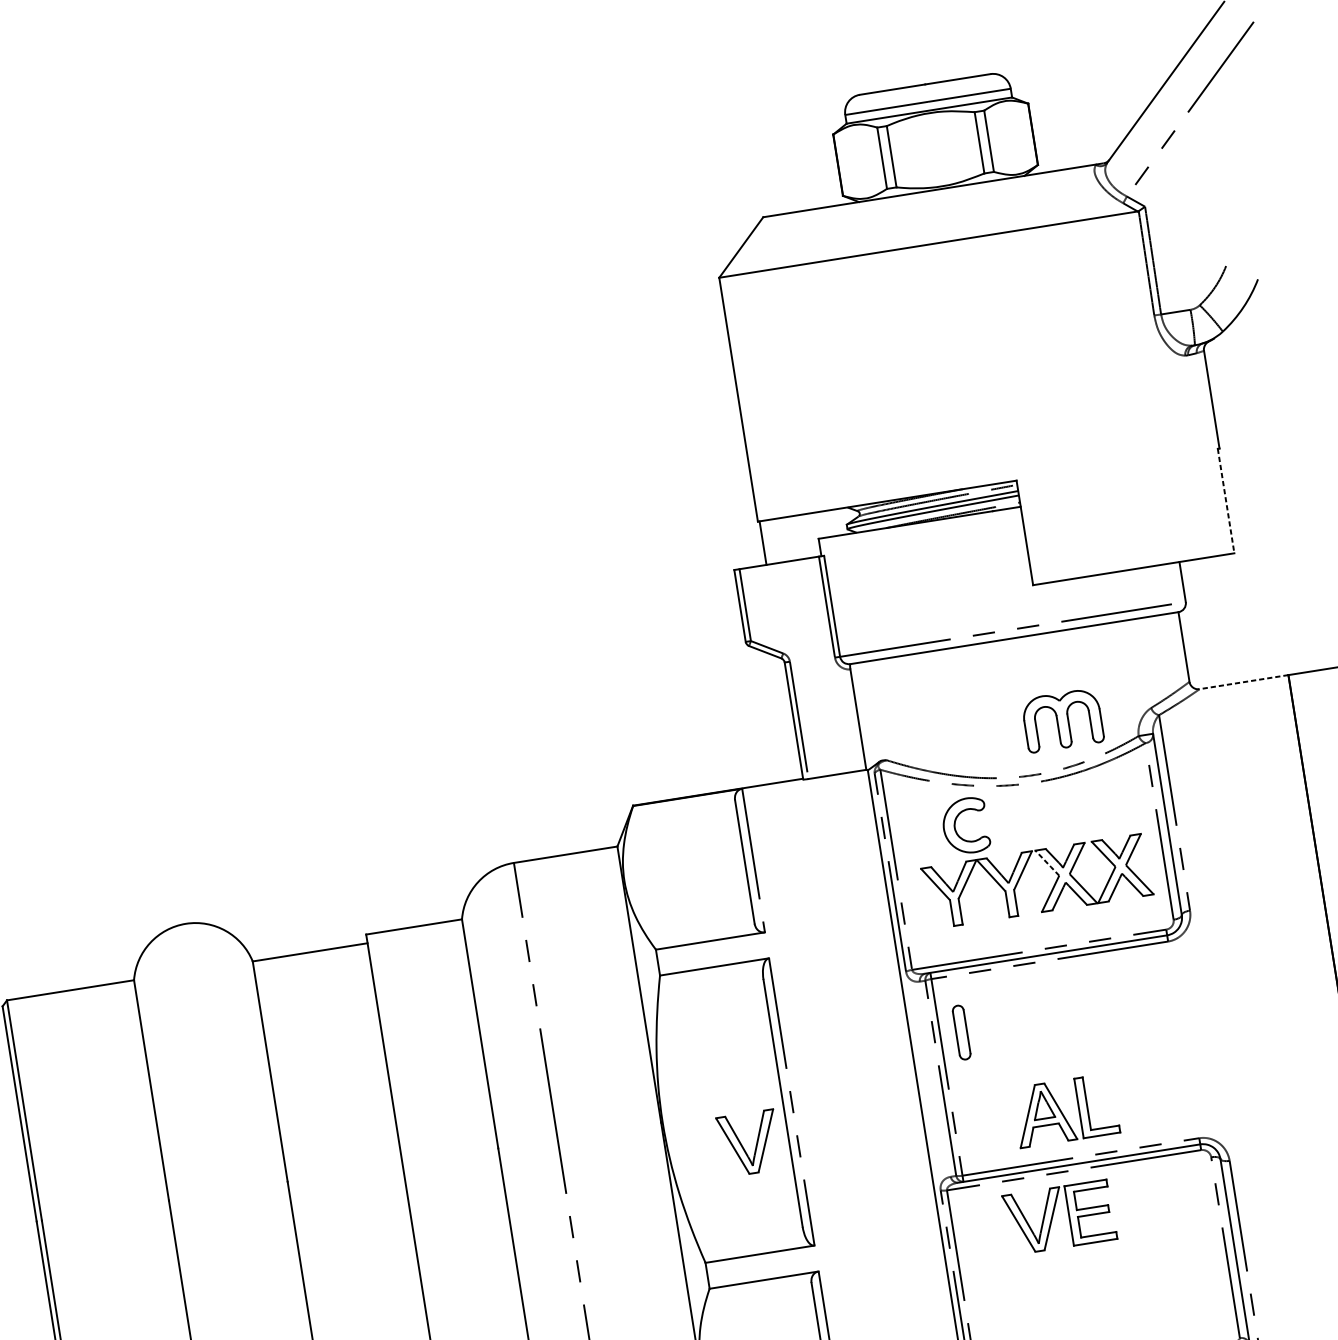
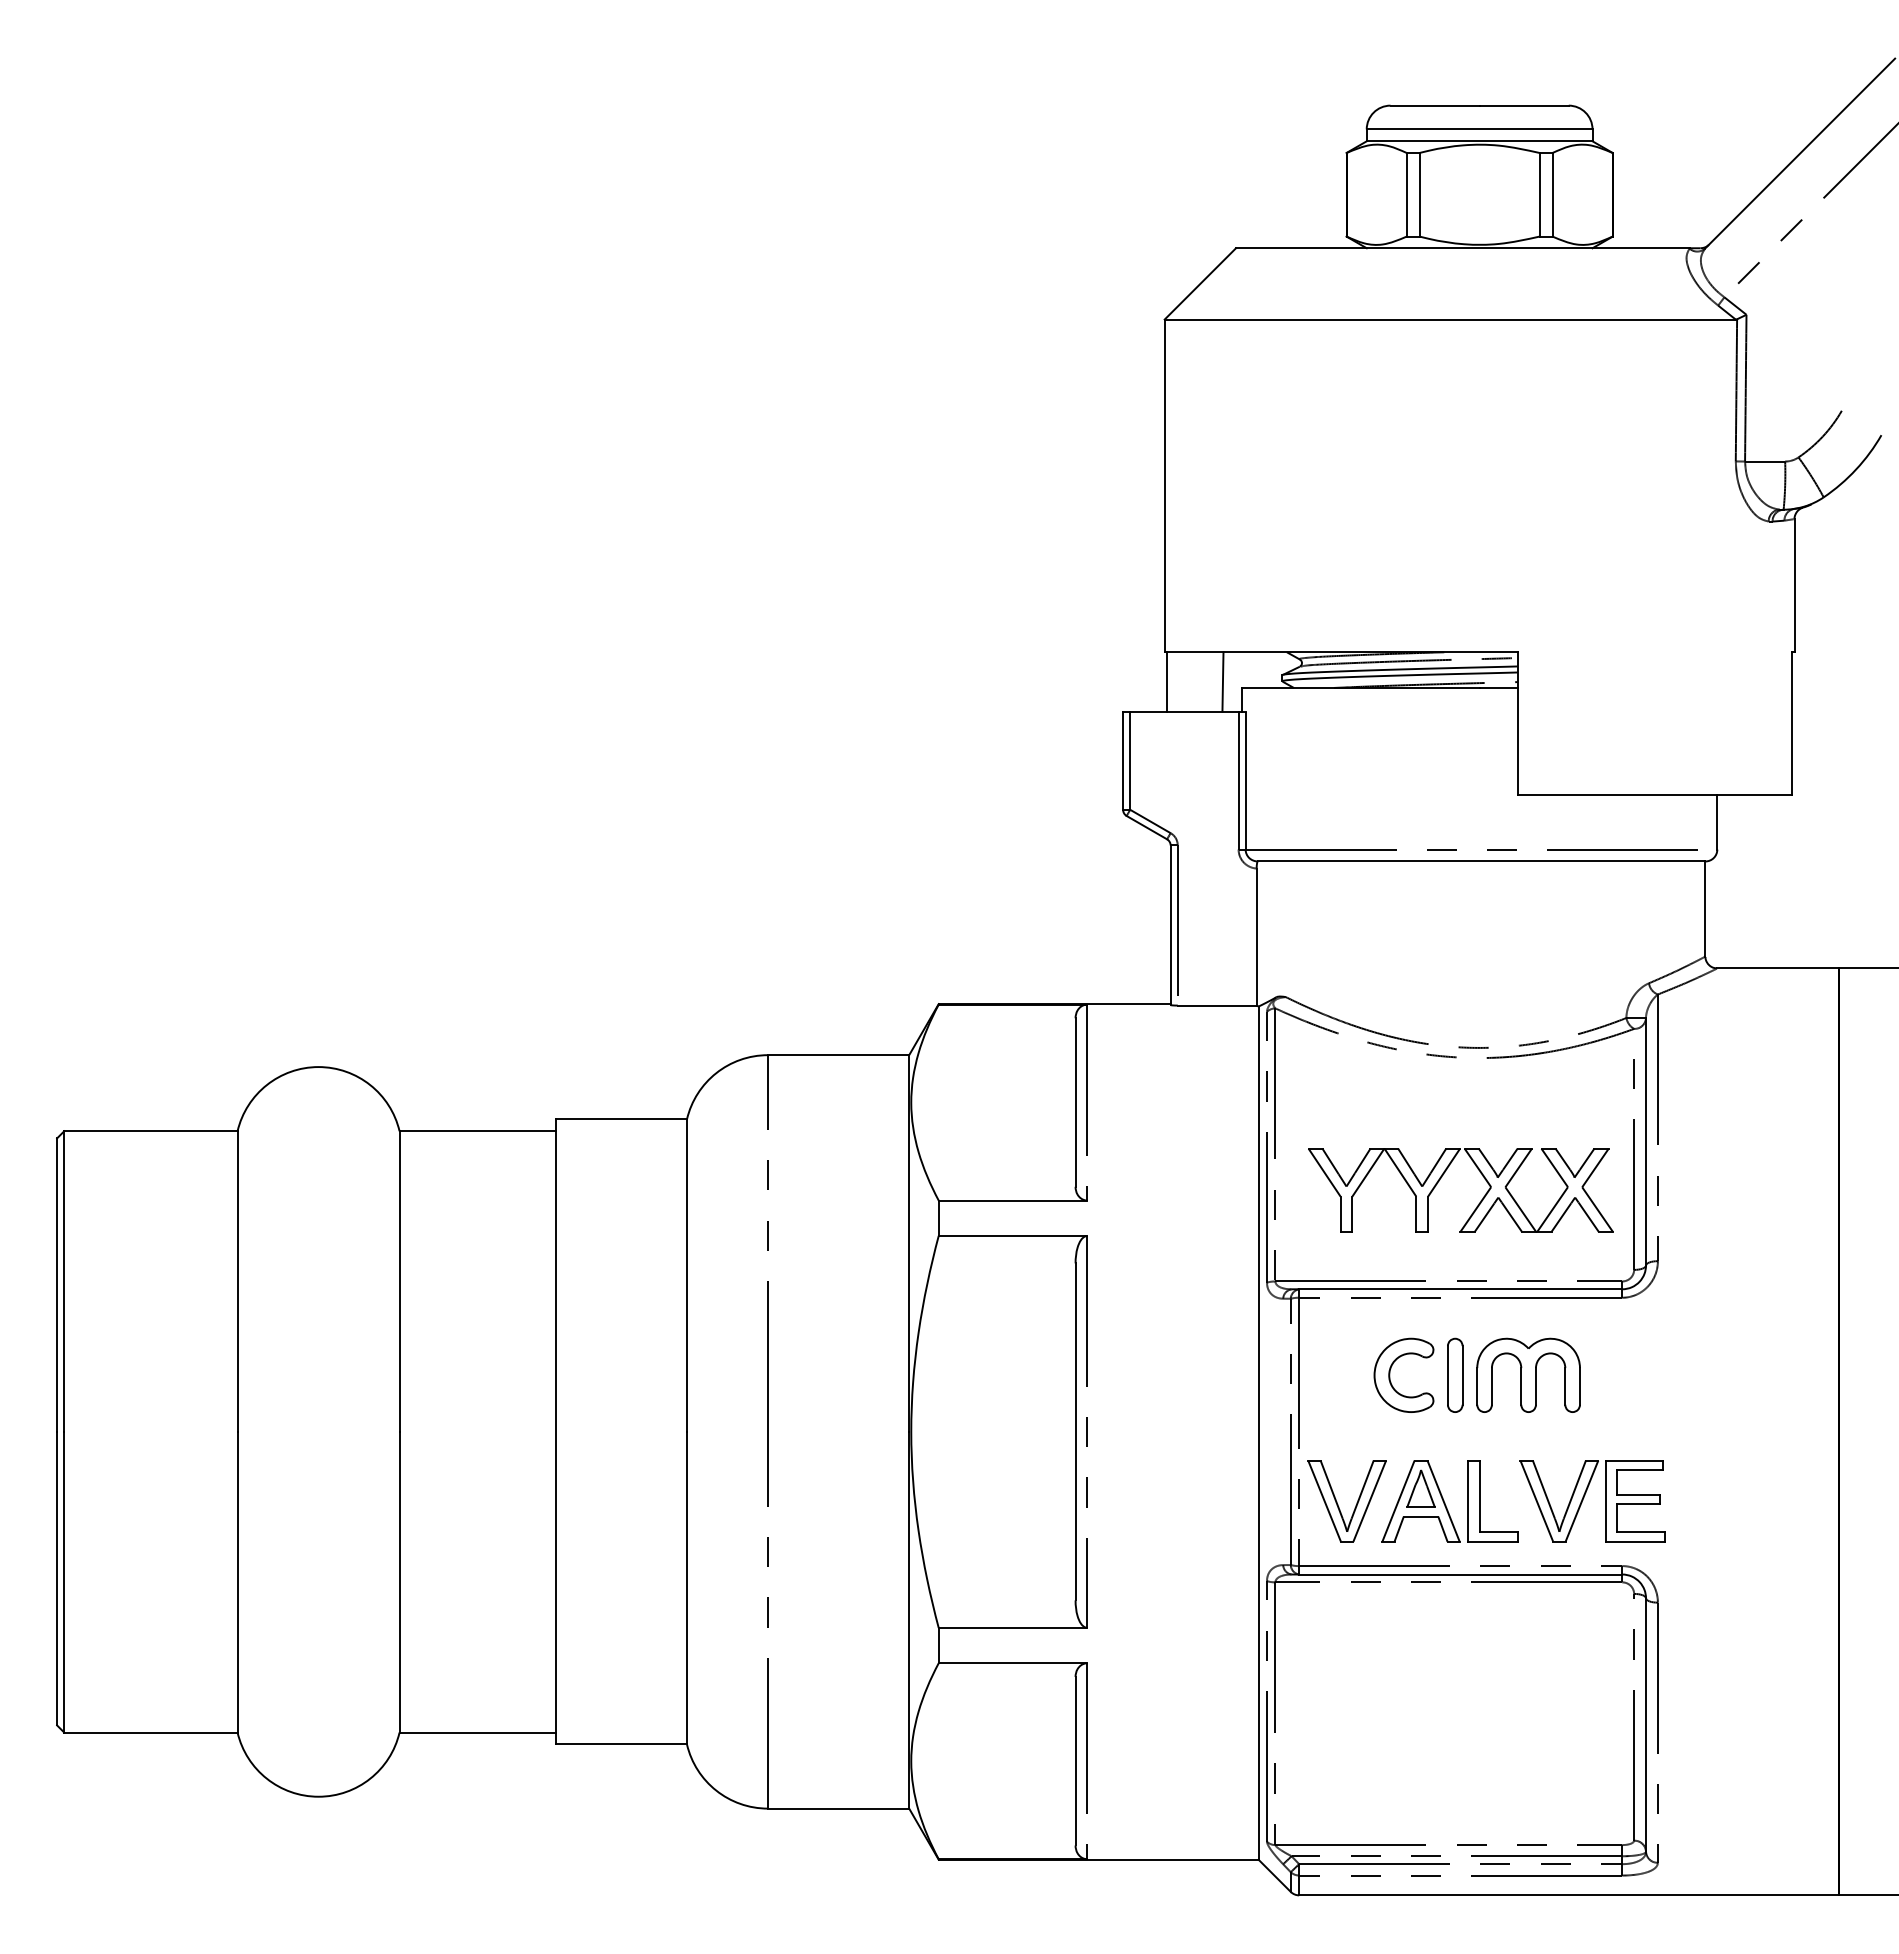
line: (1226, 501) -> (1792, 724), dashed -> solid
line: (803, 536) -> (1222, 681), added
line: (1243, 682) -> (1777, 968), dashed -> solid
part: (1062, 719) -> (1528, 1374), moved
part: (955, 827) -> (1390, 1374), moved
line: (1046, 862) -> (1477, 1167), dashed -> solid
part: (961, 1031) -> (1455, 1374), moved
part: (743, 1146) -> (1338, 1504), moved
part: (1053, 1215) -> (1584, 1497), moved

